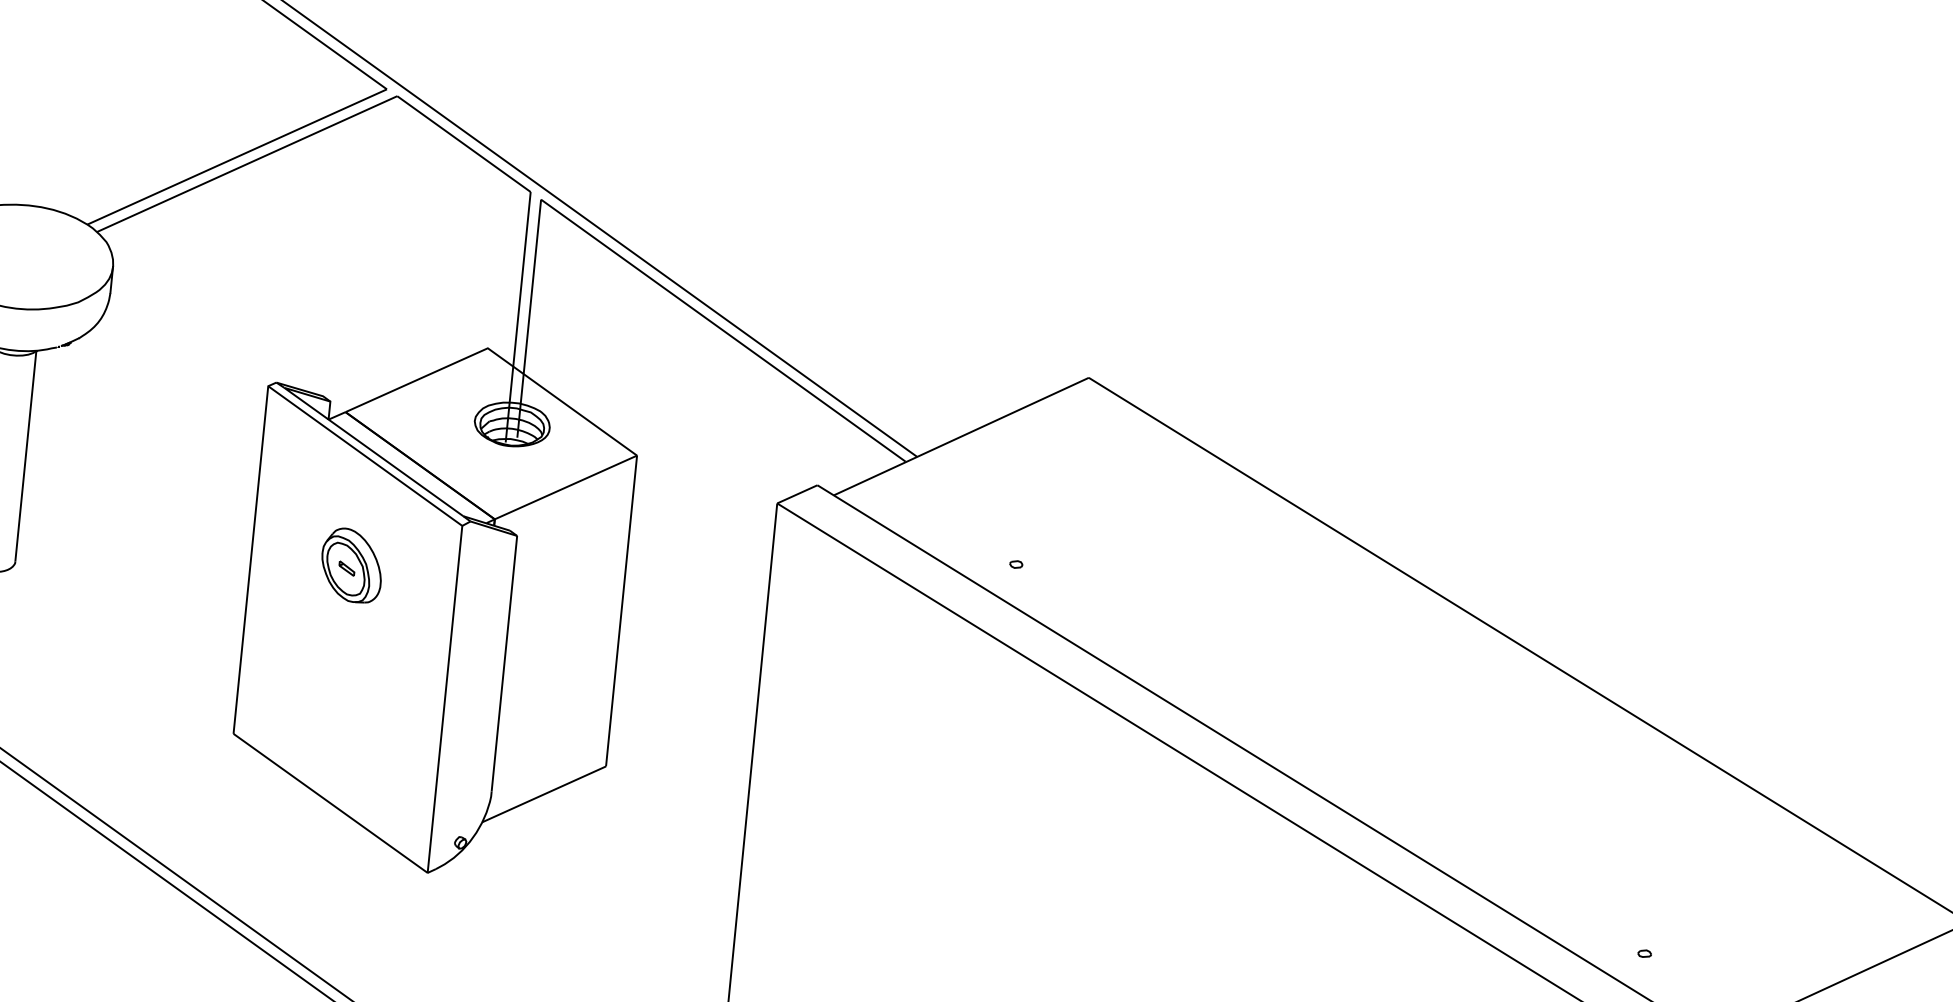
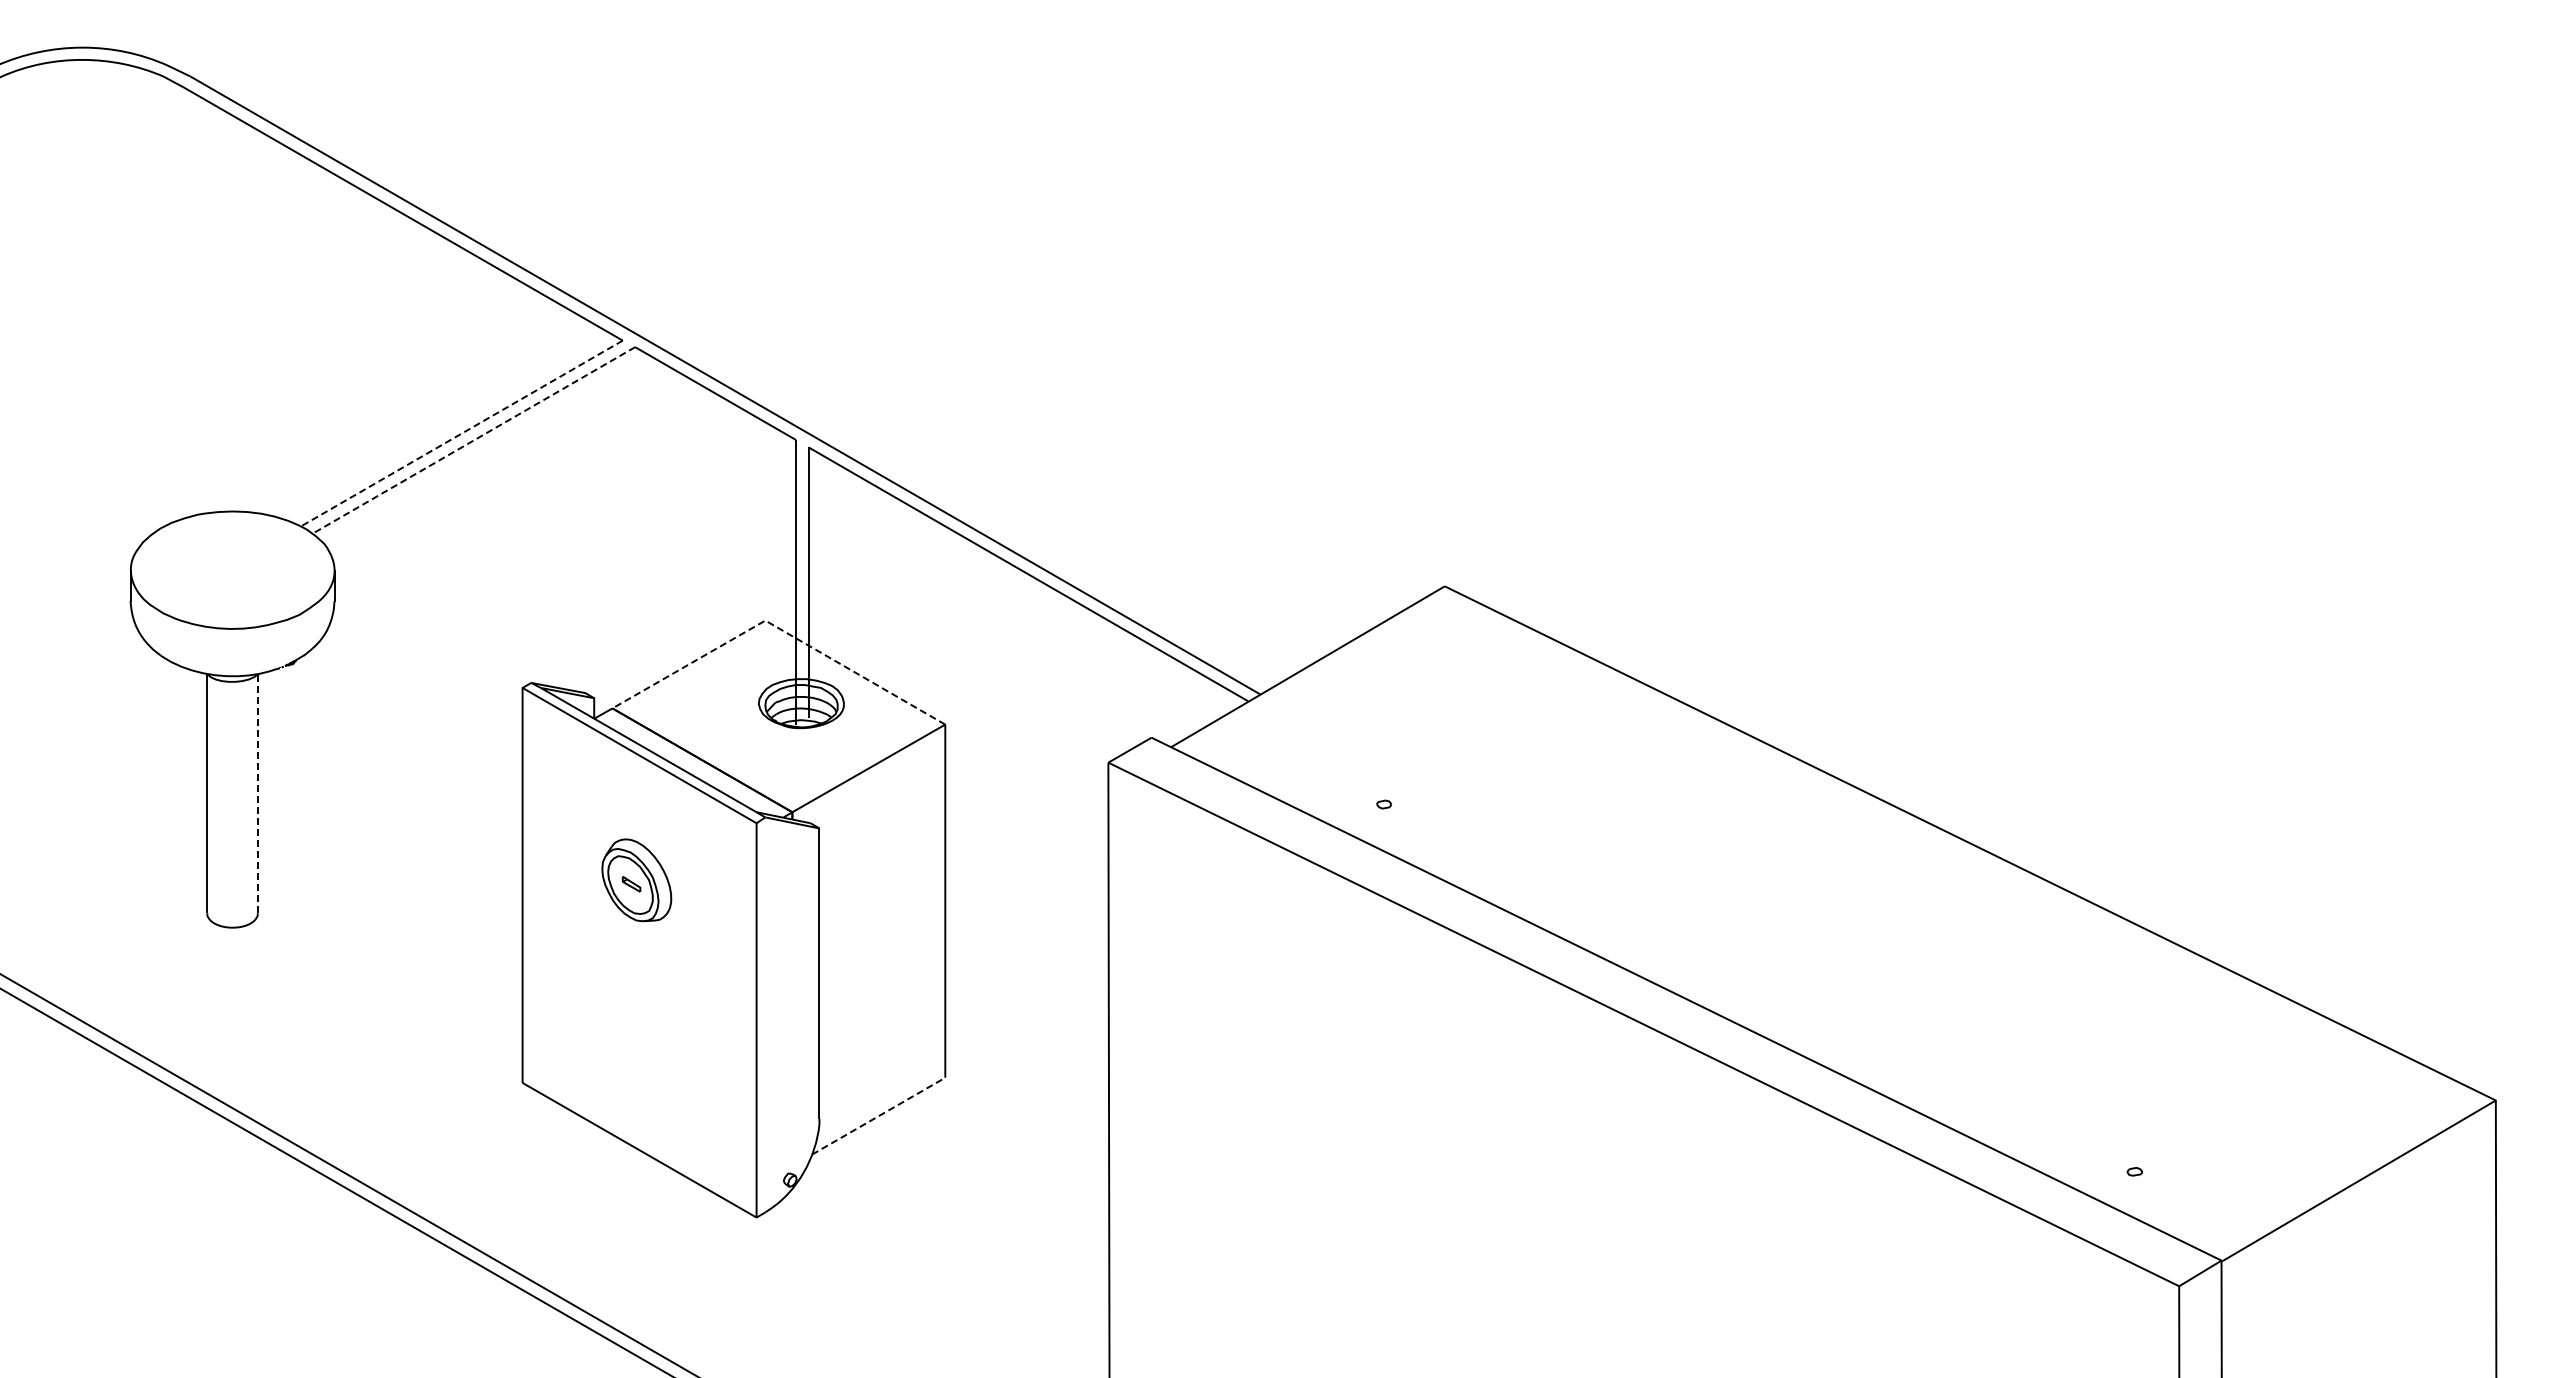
line: (236, 156) -> (461, 433), solid -> dashed
line: (246, 164) -> (473, 440), solid -> dashed
line: (498, 356) -> (778, 628), solid -> dashed
line: (25, 455) -> (257, 793), solid -> dashed
line: (543, 794) -> (878, 1116), solid -> dashed

